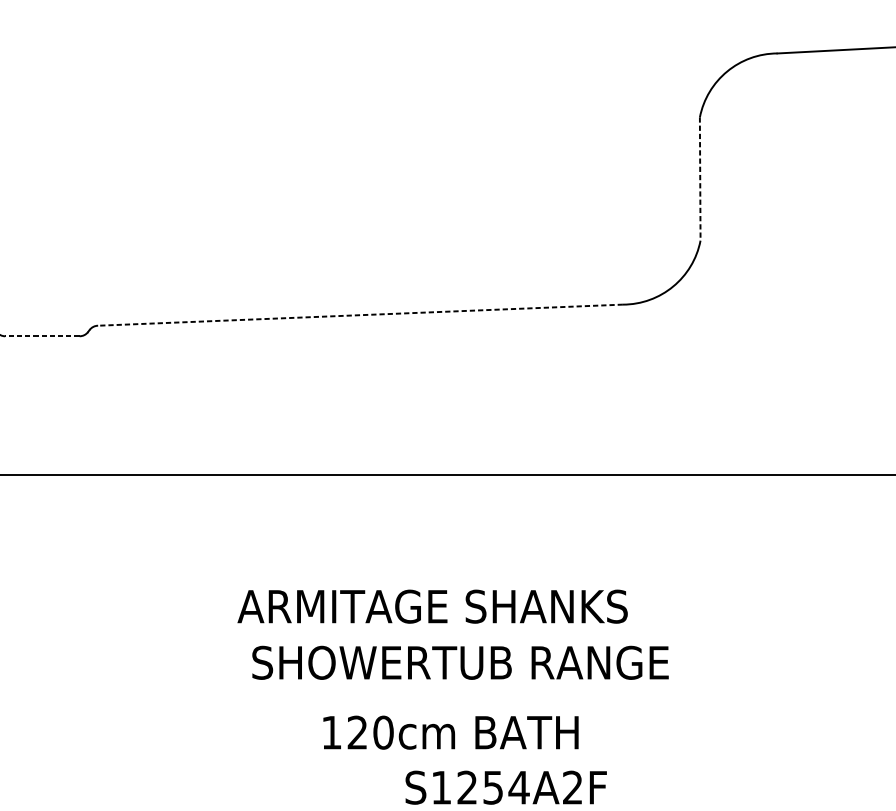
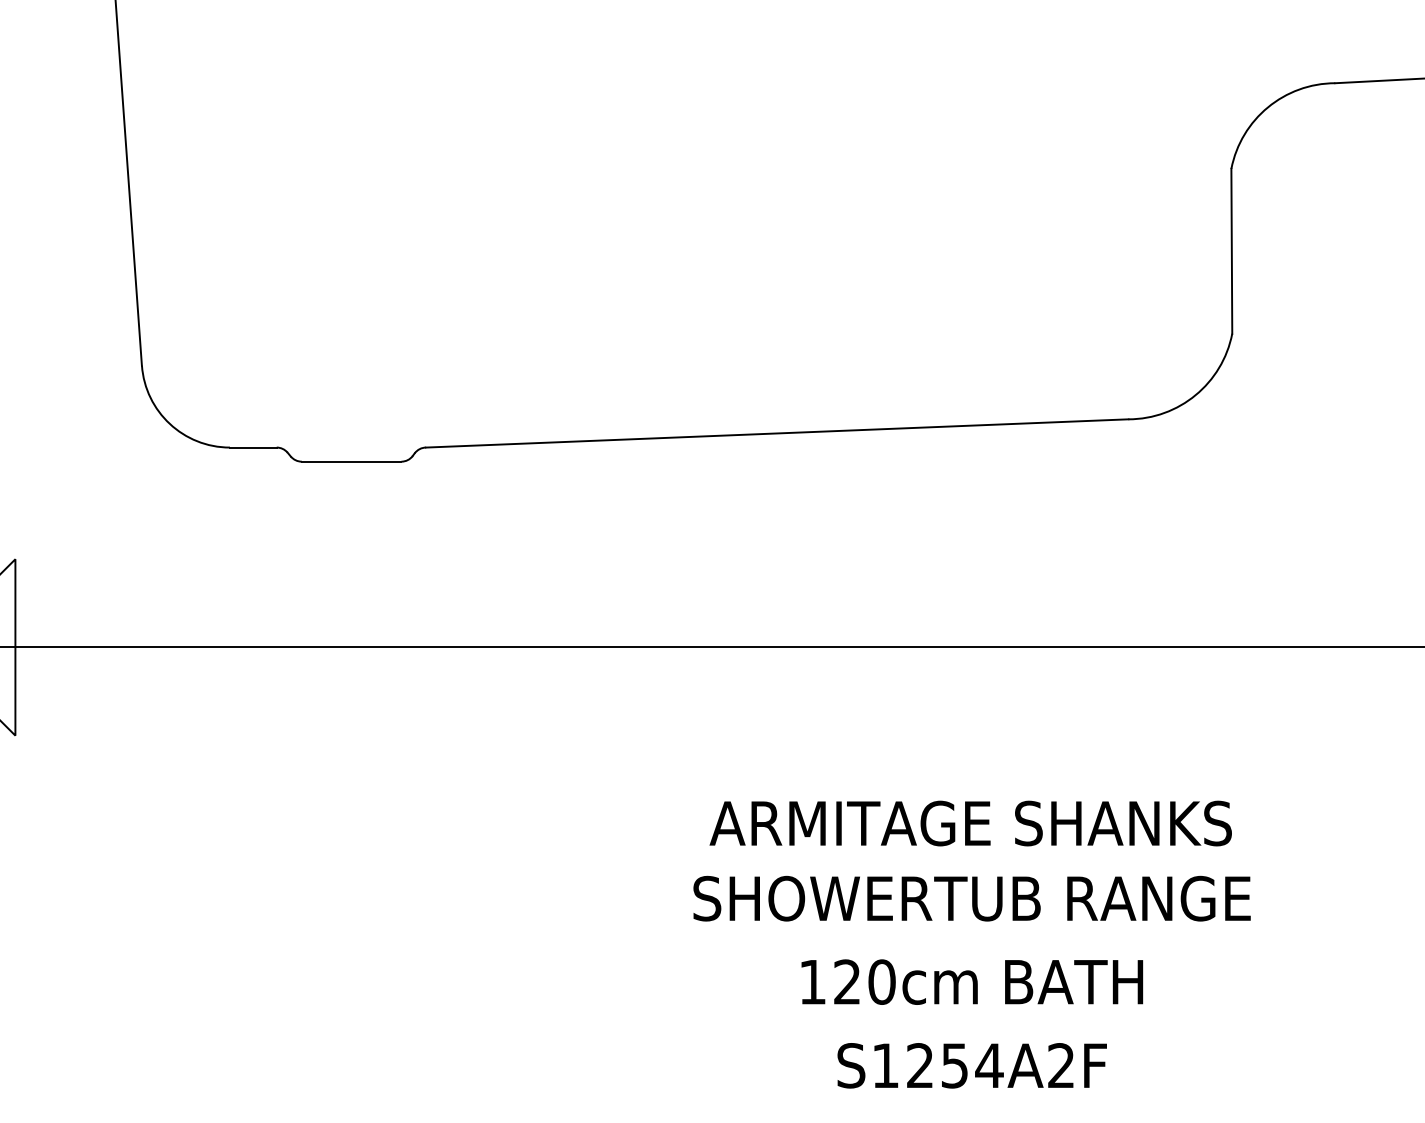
line: (699, 179) -> (1231, 251), dashed -> solid
line: (359, 315) -> (776, 433), dashed -> solid
line: (42, 336) -> (351, 461), dashed -> solid
text: (432, 606) -> (970, 823), moved
text: (460, 662) -> (971, 898), moved
text: (451, 732) -> (972, 981), moved

